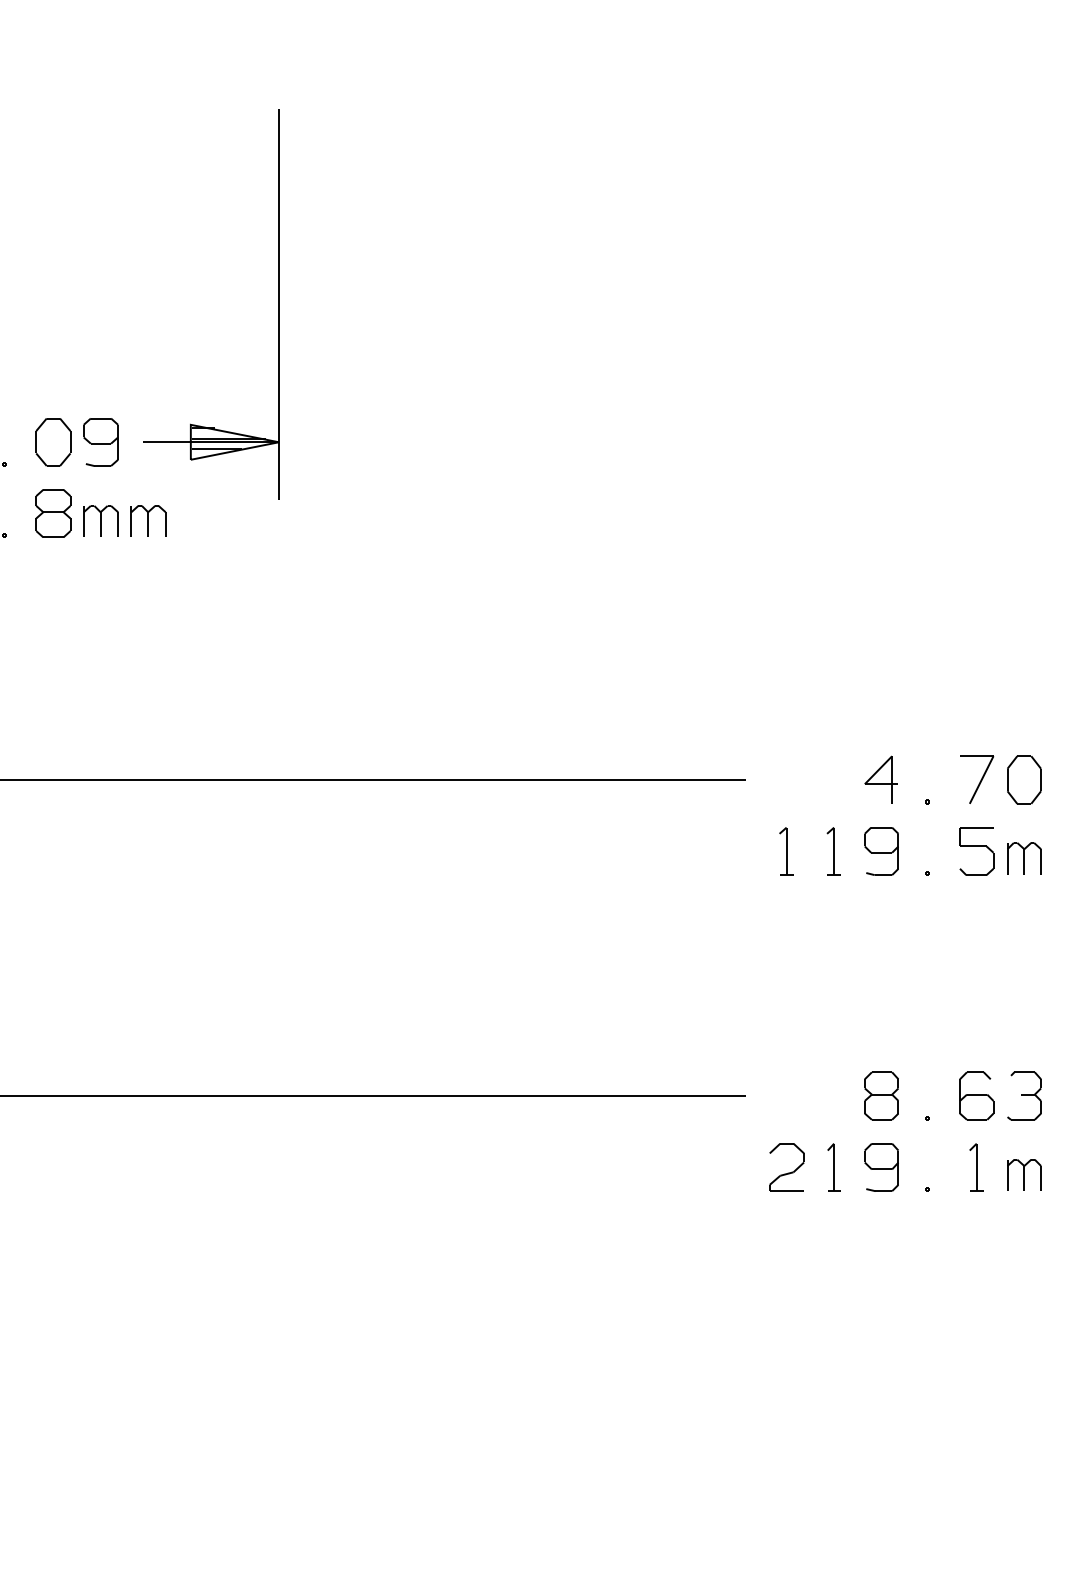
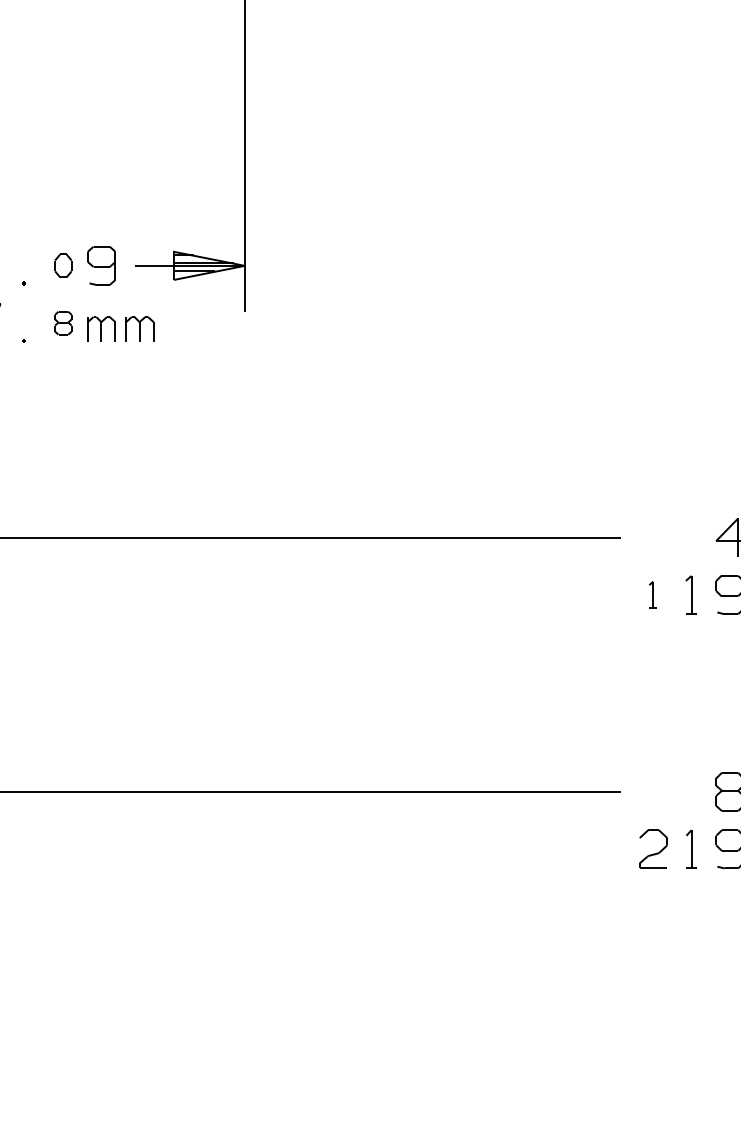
part: (53, 442) -> (63, 266), size x0.6
part: (53, 513) -> (63, 323), size x0.6
part: (786, 851) -> (653, 595), size x0.7

